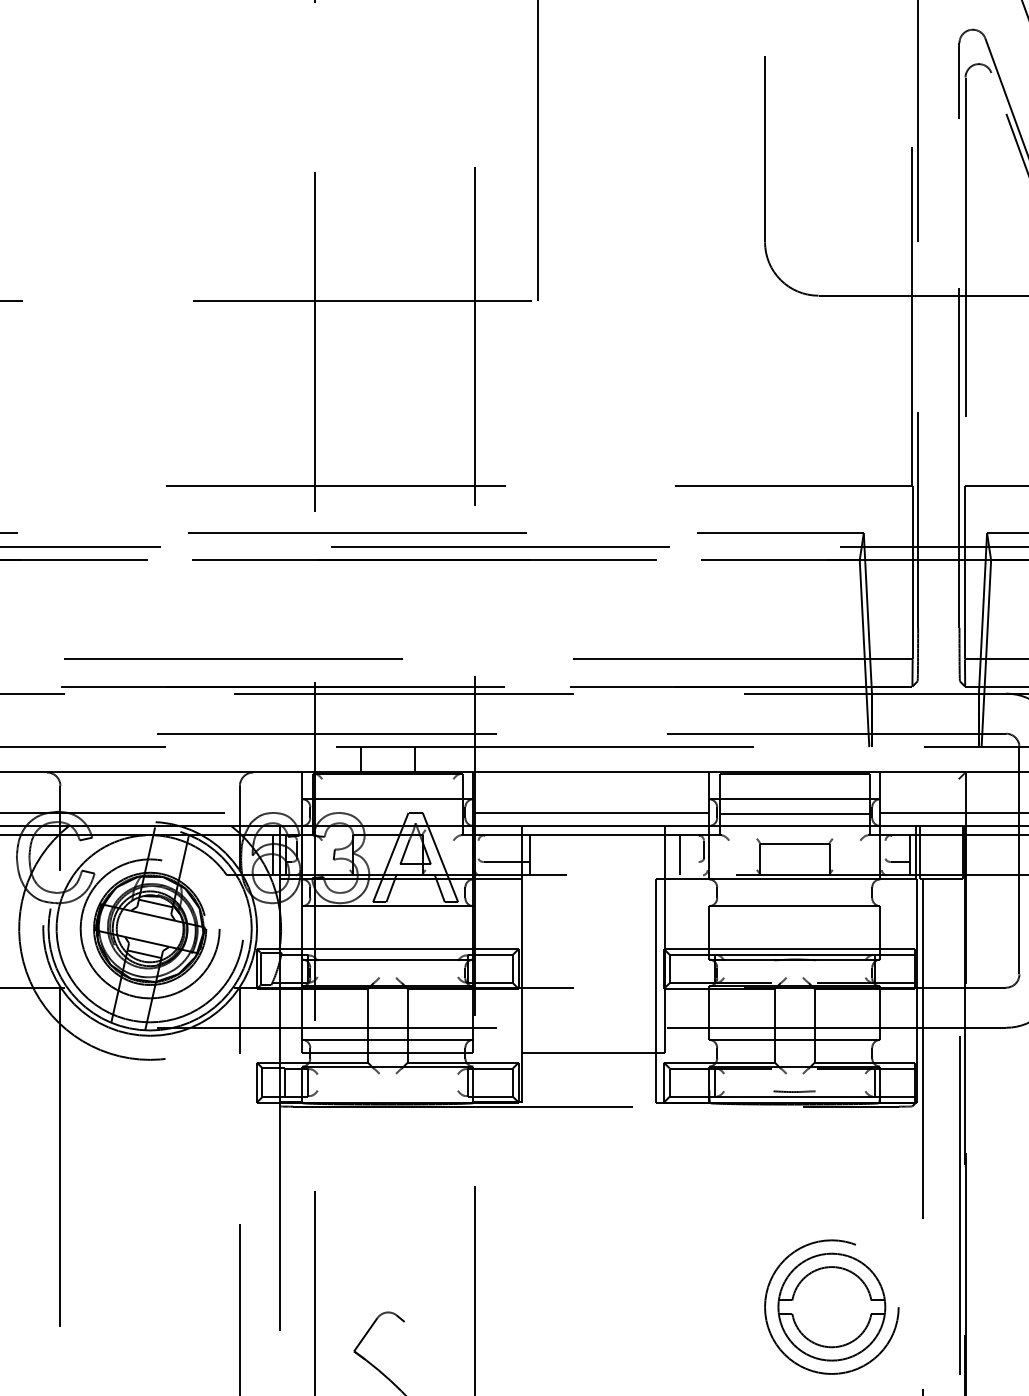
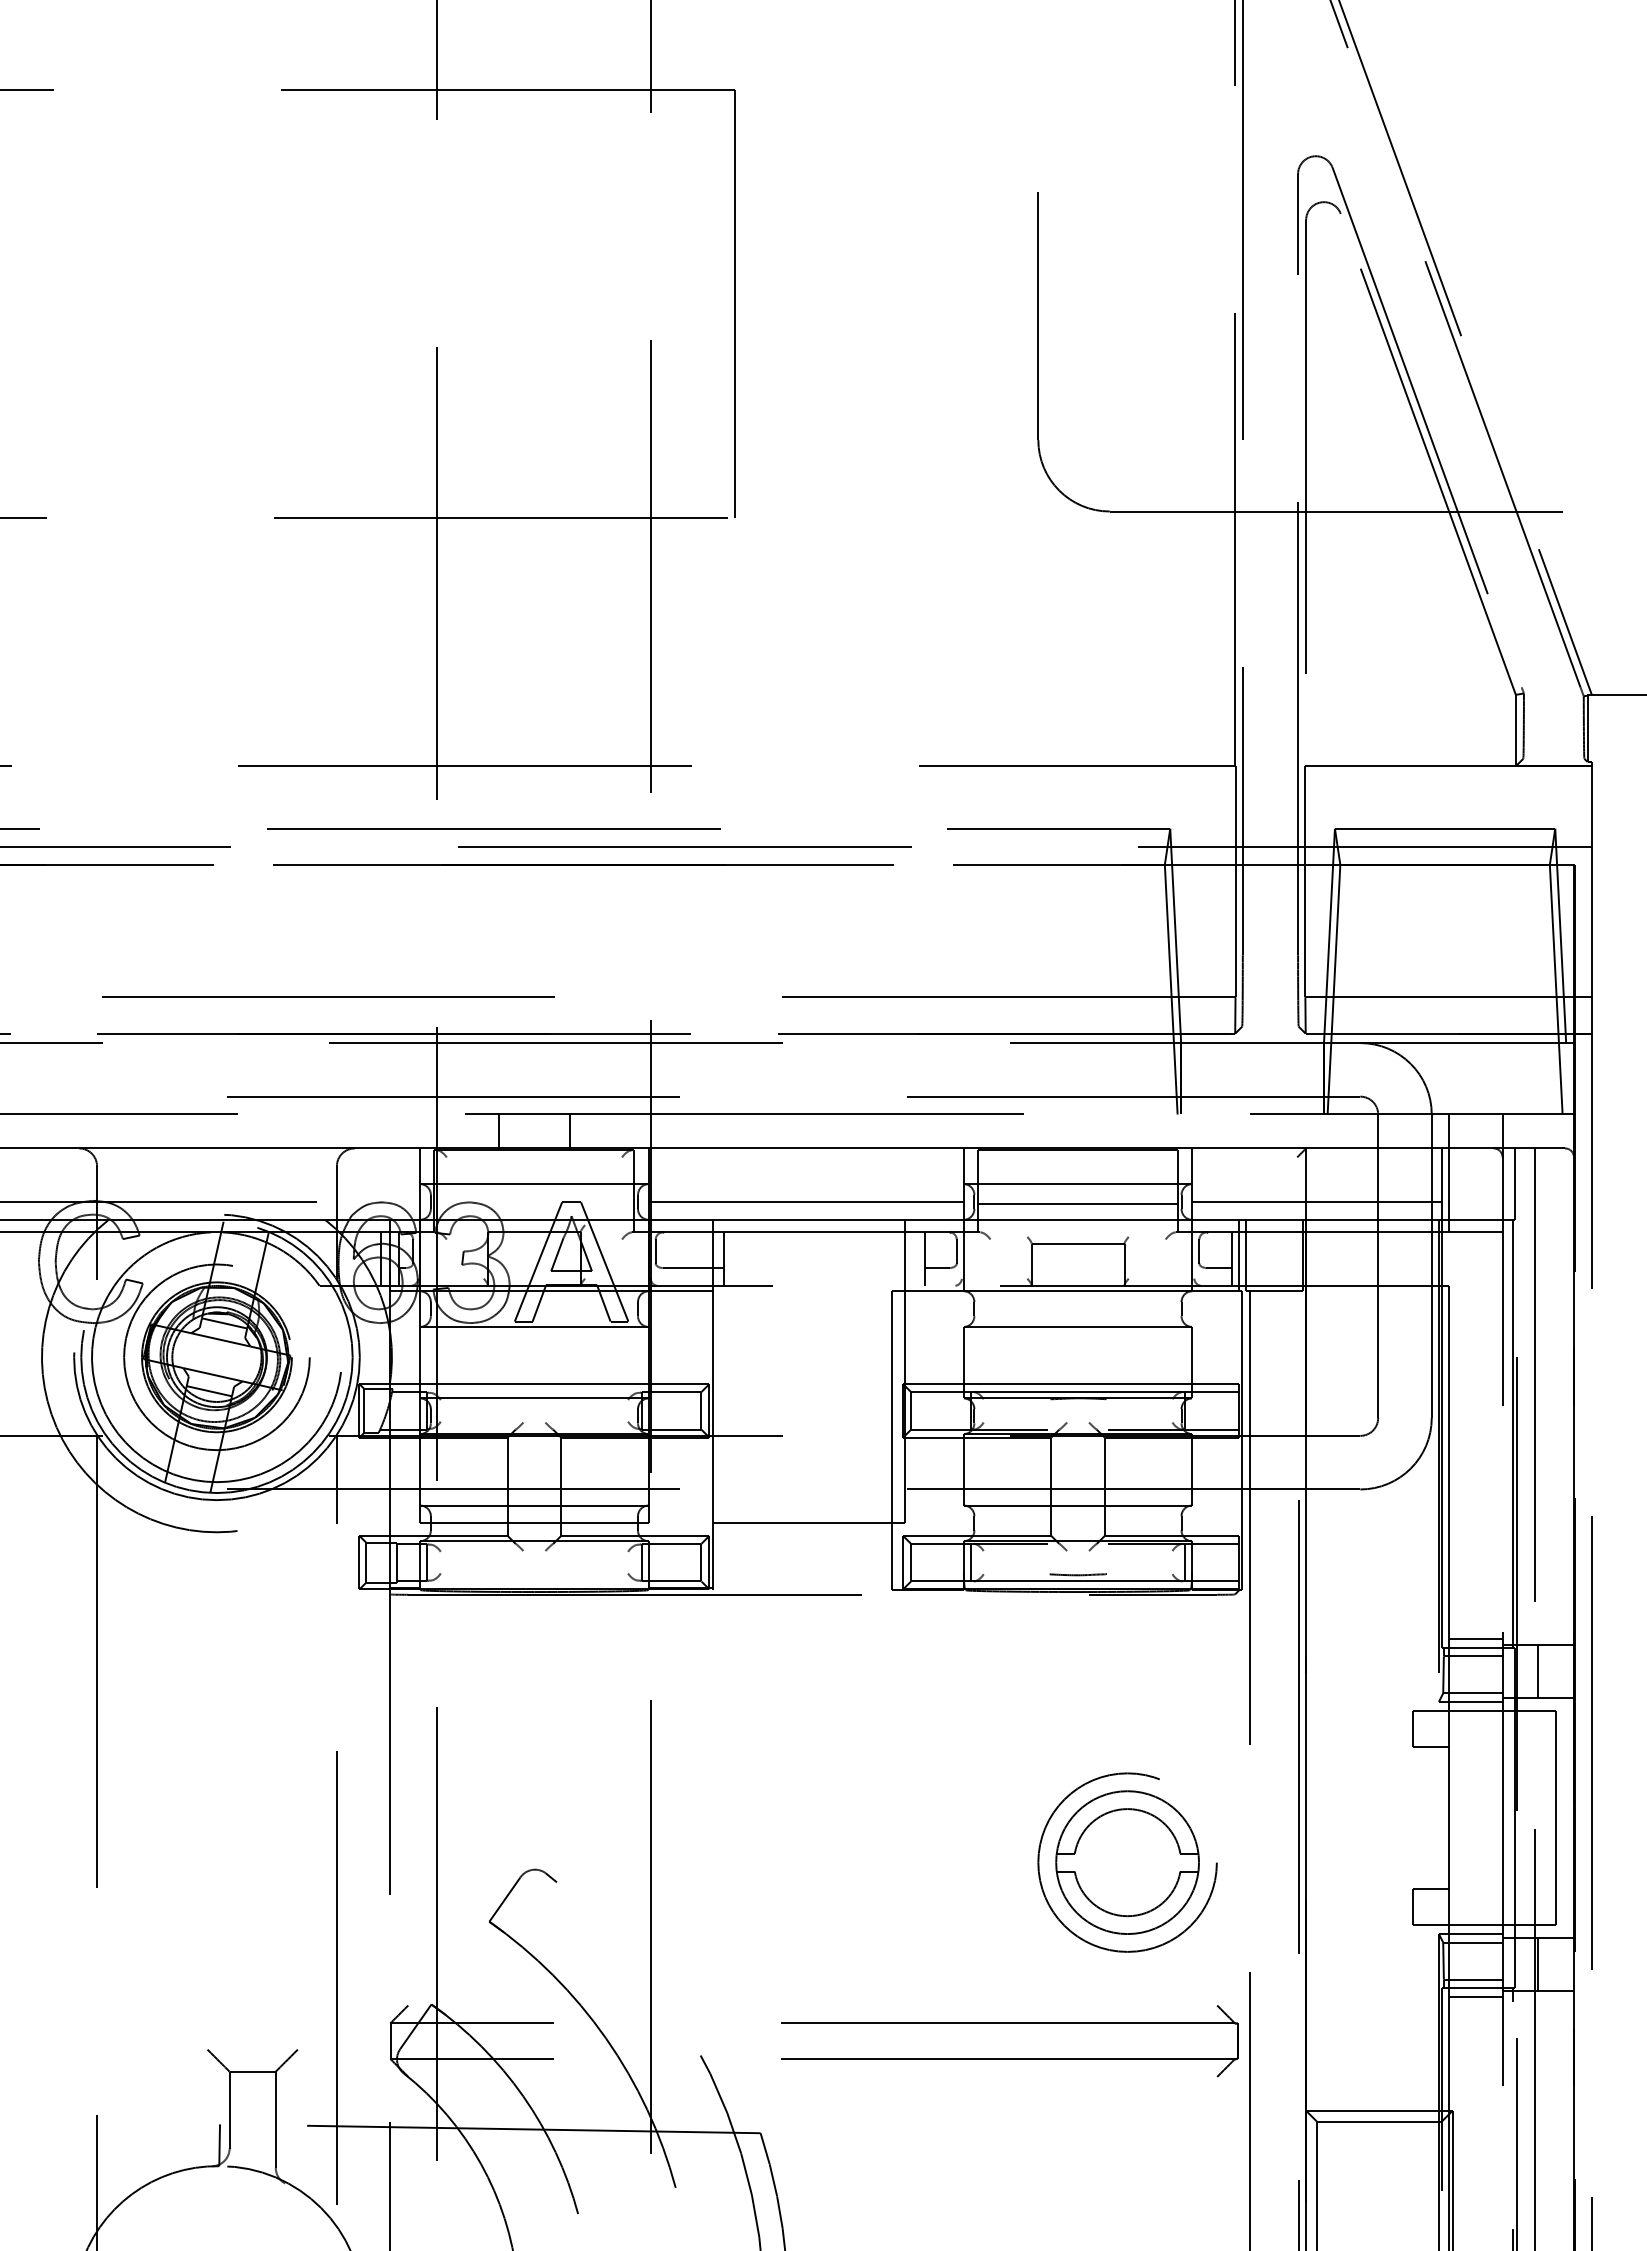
line: (478, 849) -> (655, 1251), added
line: (885, 849) -> (1199, 1251), added
line: (688, 862) -> (936, 1268), added

